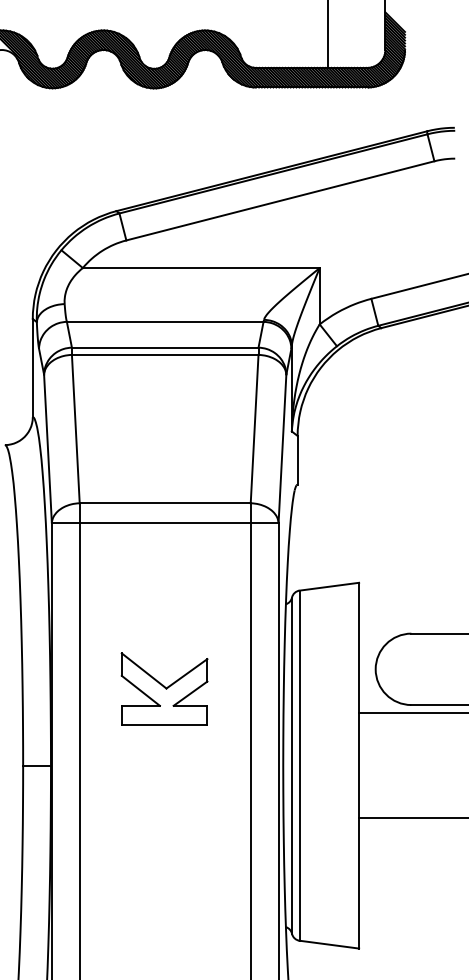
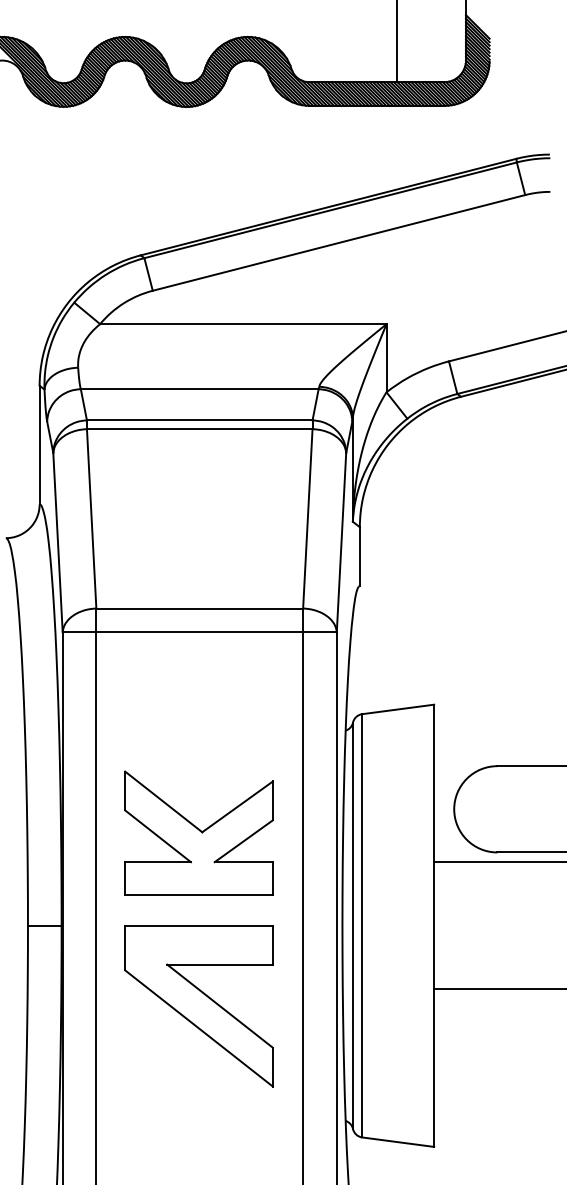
part: (164, 688) -> (198, 832), size x1.43
part: (164, 832) -> (198, 1006), added

